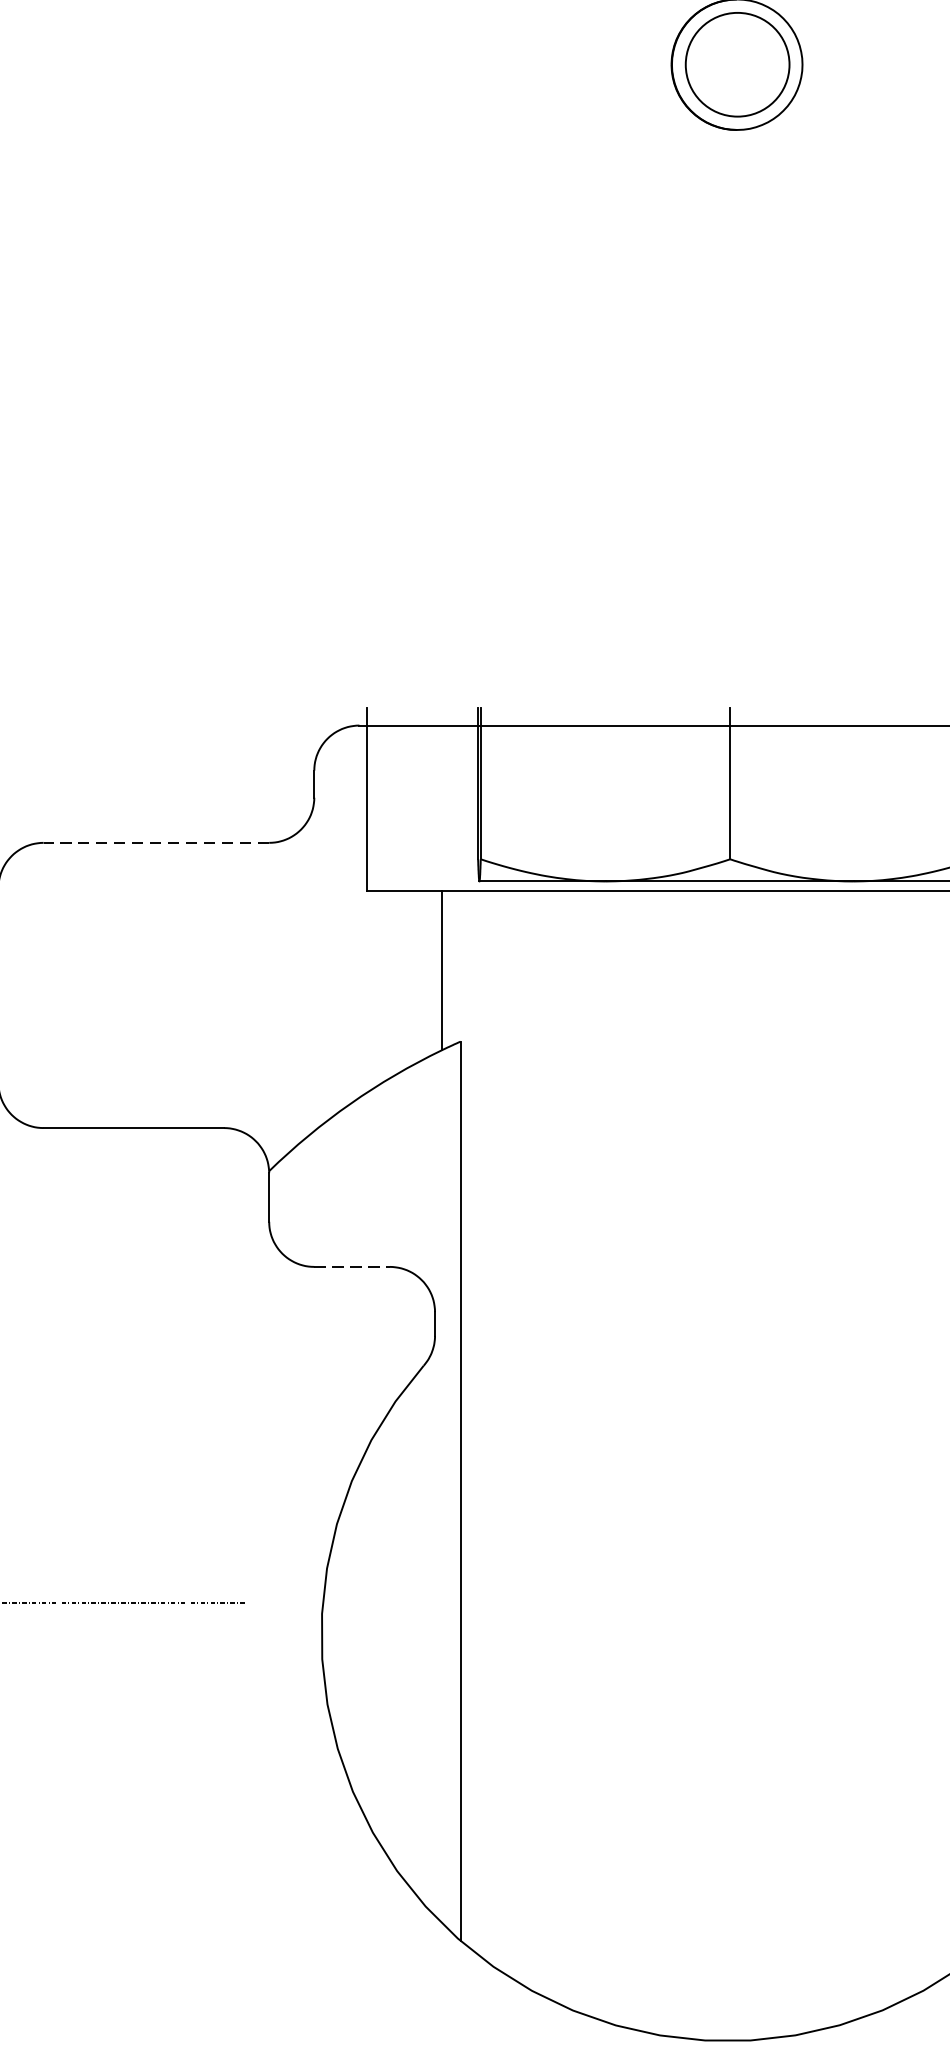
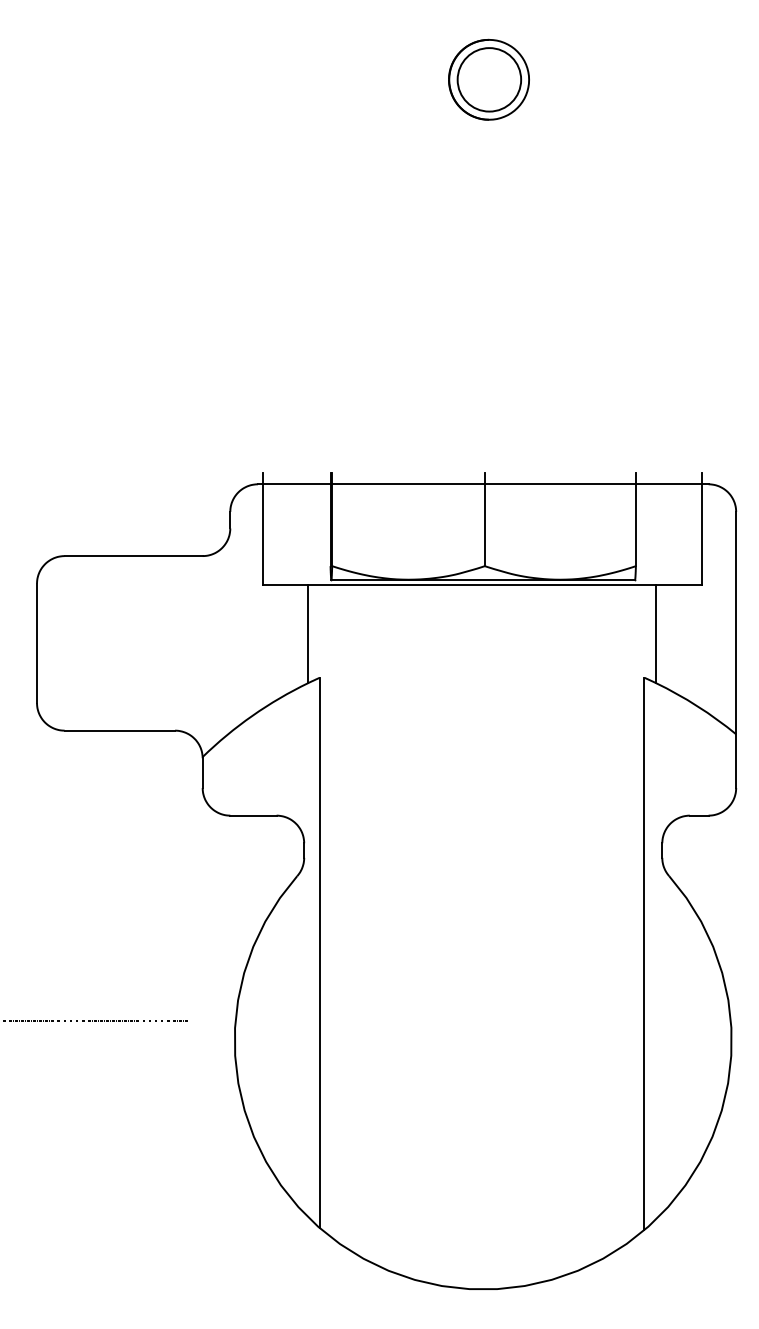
line: (156, 843) -> (133, 556), dashed -> solid
line: (352, 1266) -> (253, 815), dashed -> solid

